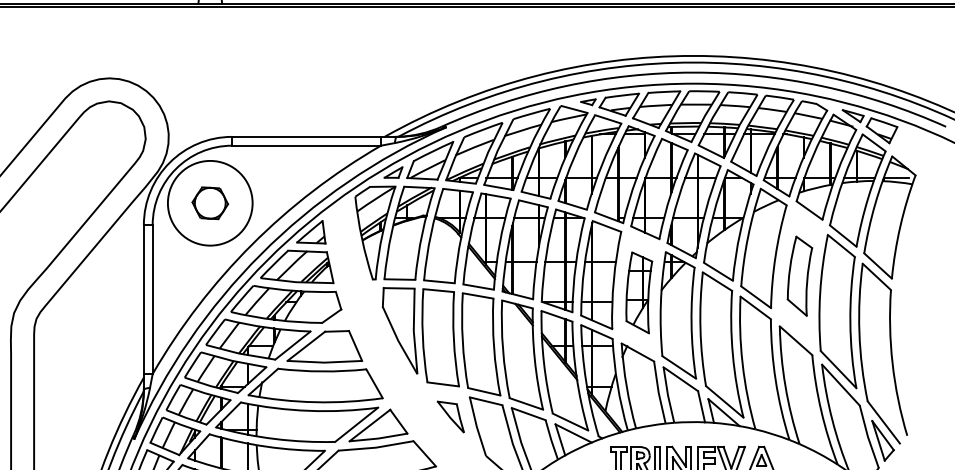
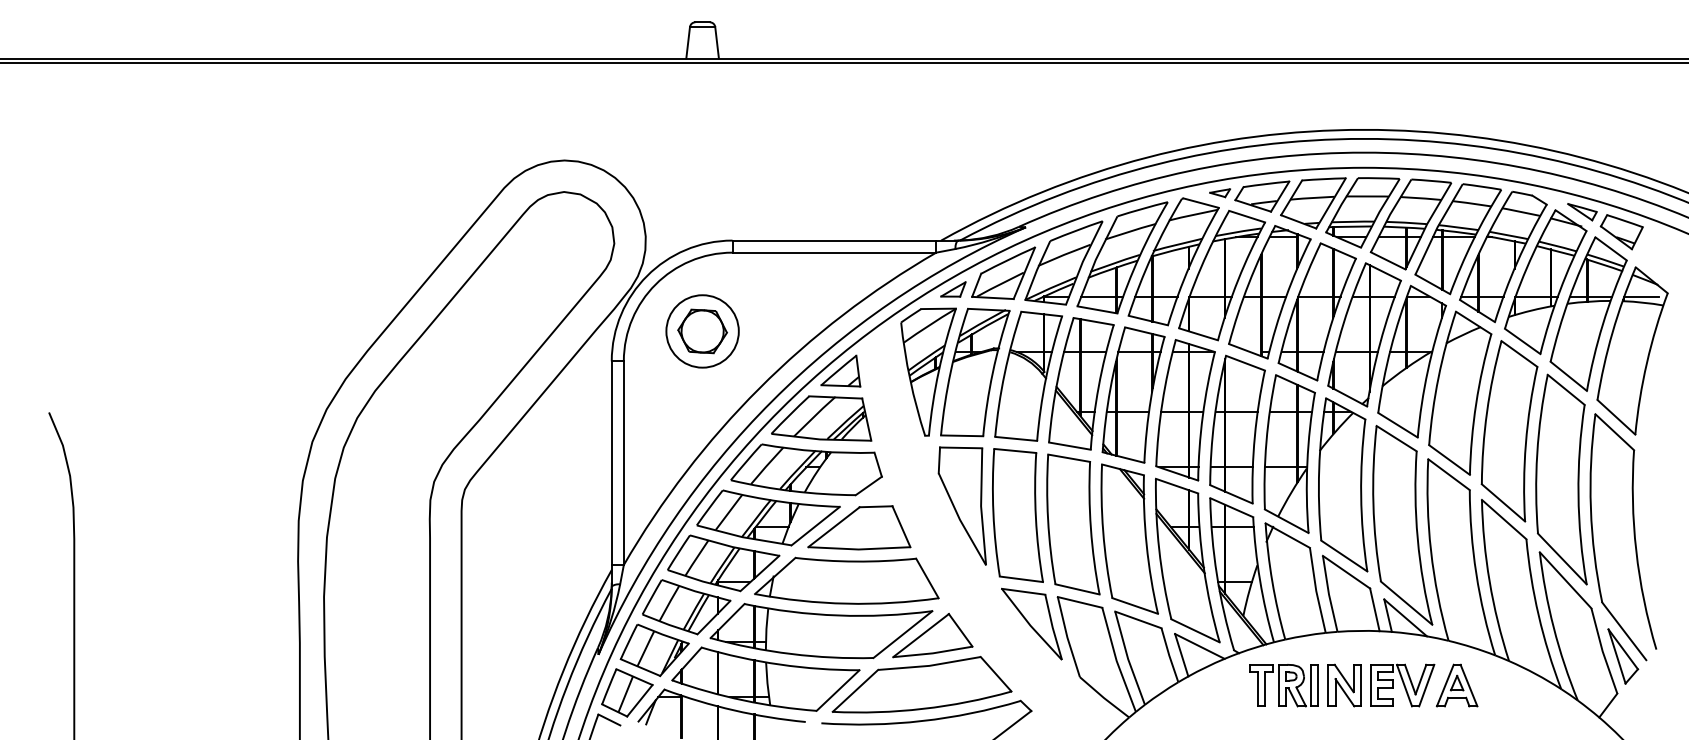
circle: (210, 203) -> (702, 331), size x0.62
part: (799, 276) -> (1509, 431), size x1.67
part: (639, 292) -> (1289, 453), size x1.43
part: (450, 416) -> (1031, 623), size x1.67

